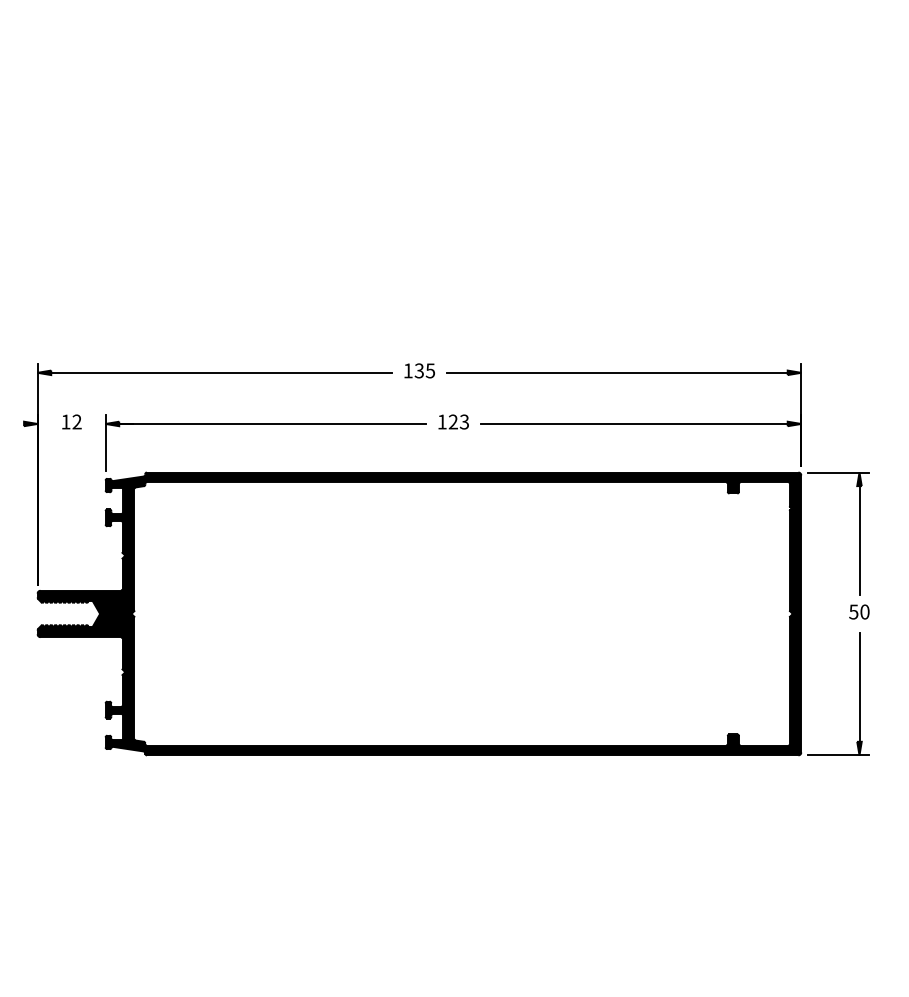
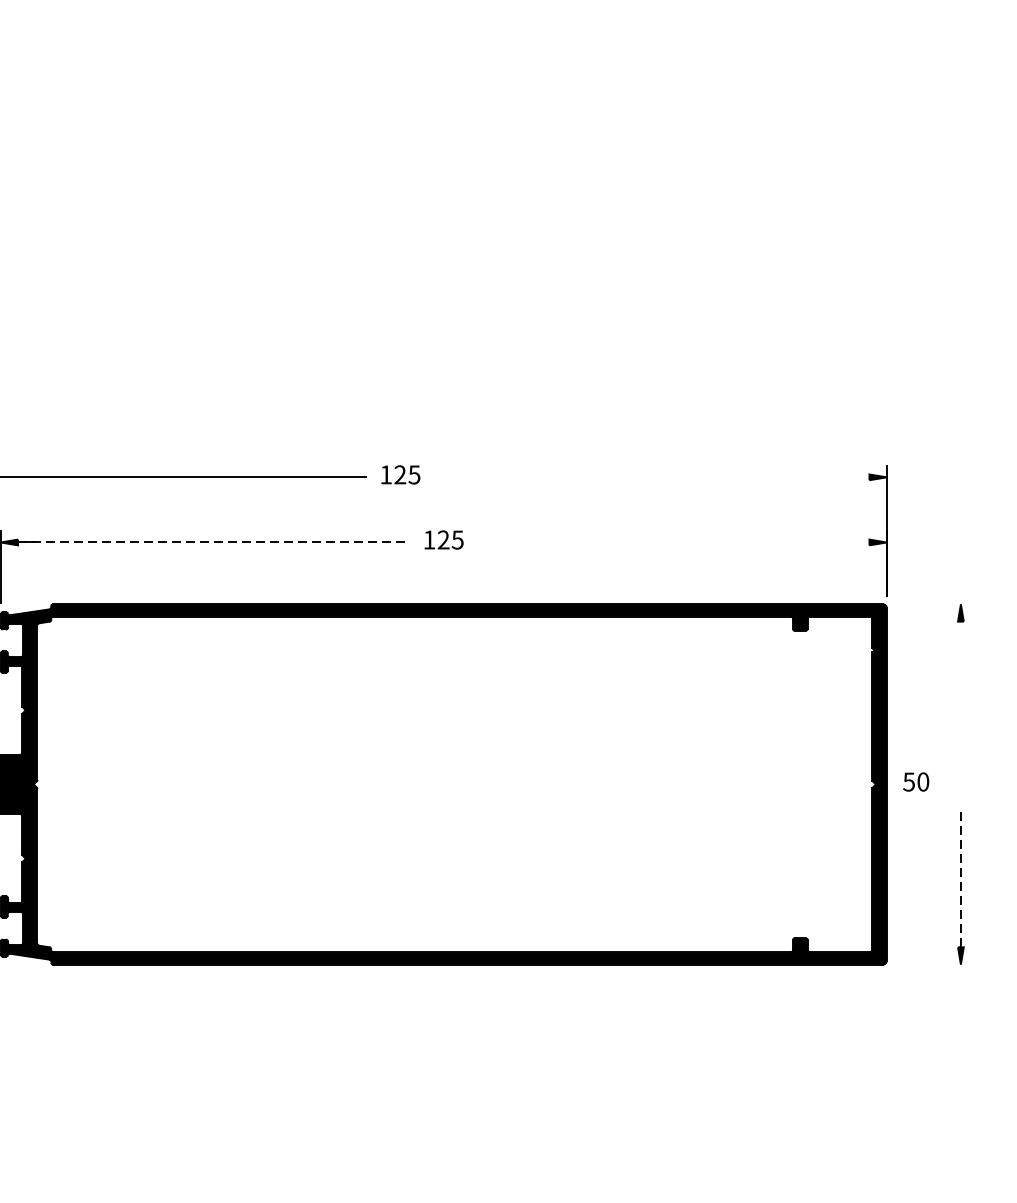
text: (418, 371) -> (399, 475), 135 -> 125
line: (616, 372) -> (651, 476), removed
text: (464, 421) -> (457, 539), 123 -> 125
line: (272, 423) -> (213, 541), solid -> dashed
line: (633, 423) -> (673, 541), removed
line: (837, 472) -> (932, 604), removed
line: (859, 540) -> (960, 690), removed
text: (859, 611) -> (916, 781), moved
line: (859, 687) -> (960, 878), solid -> dashed
line: (837, 755) -> (932, 964), removed

